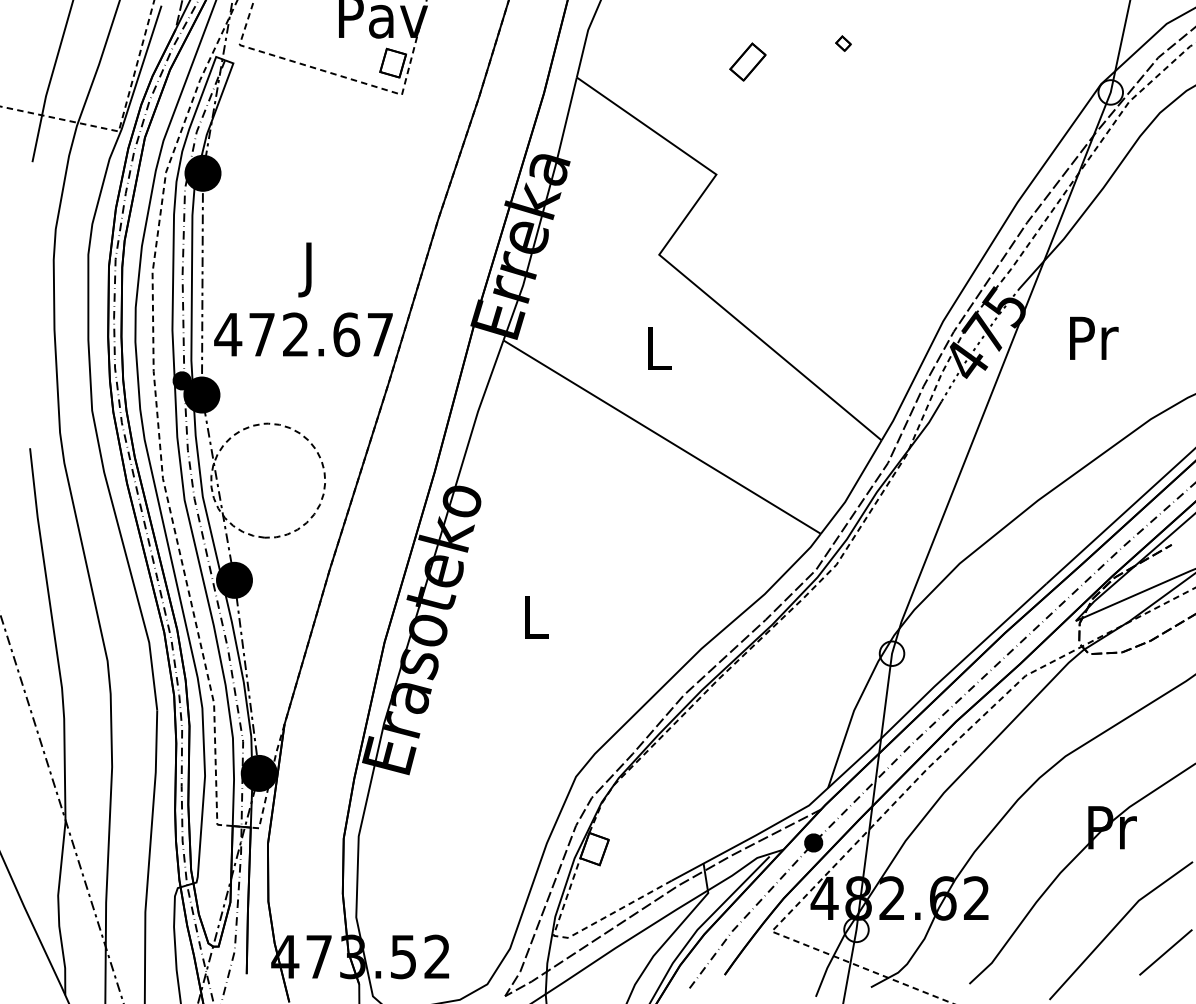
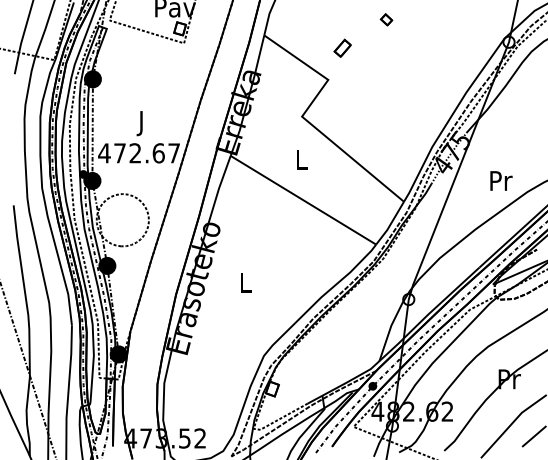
part: (843, 42) -> (386, 19), size x1.67
part: (747, 60) -> (342, 47), moved
text: (1094, 337) -> (501, 180), moved

